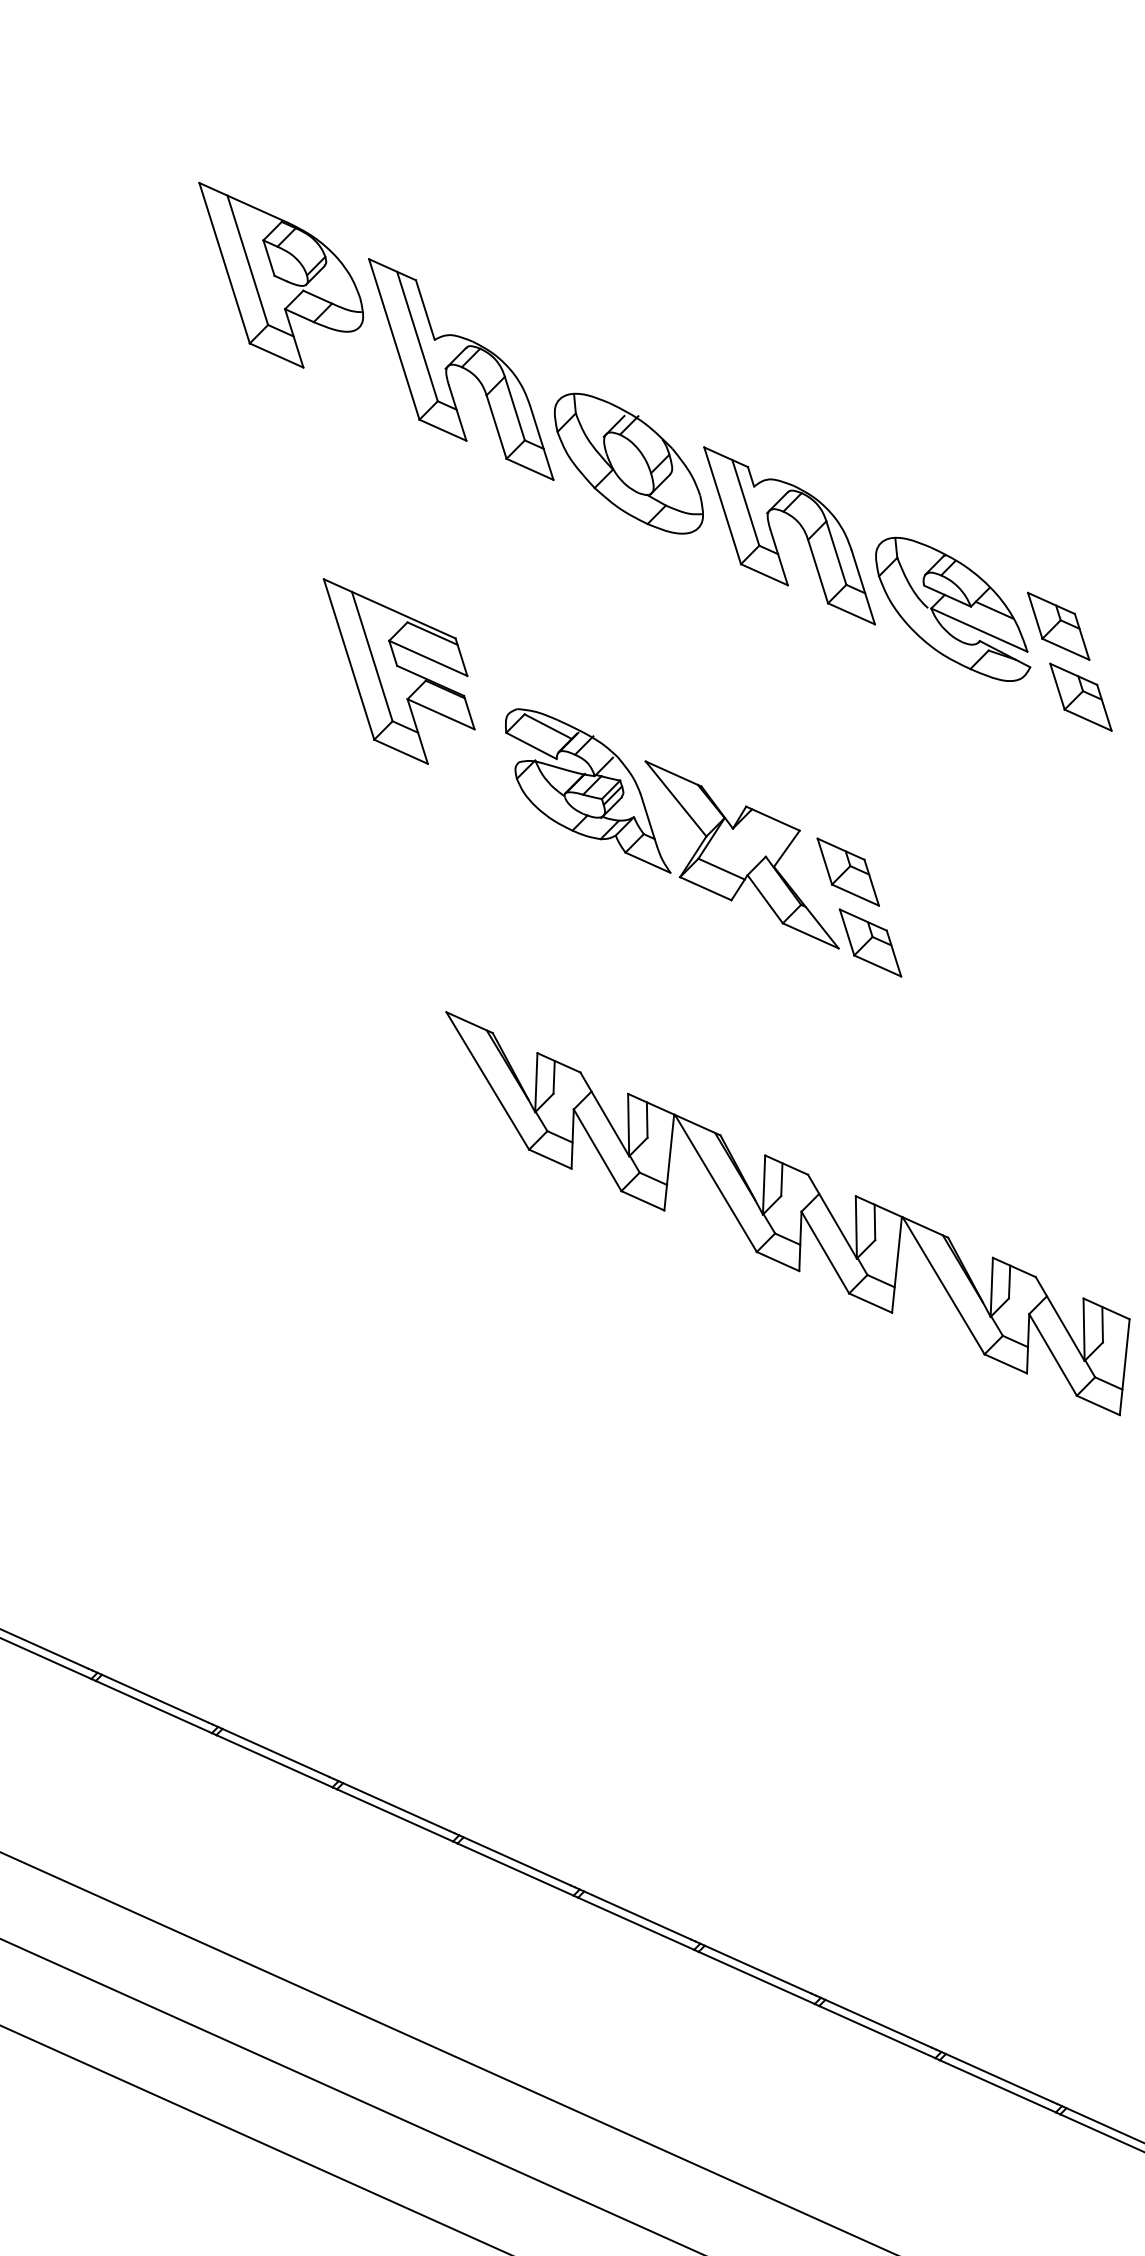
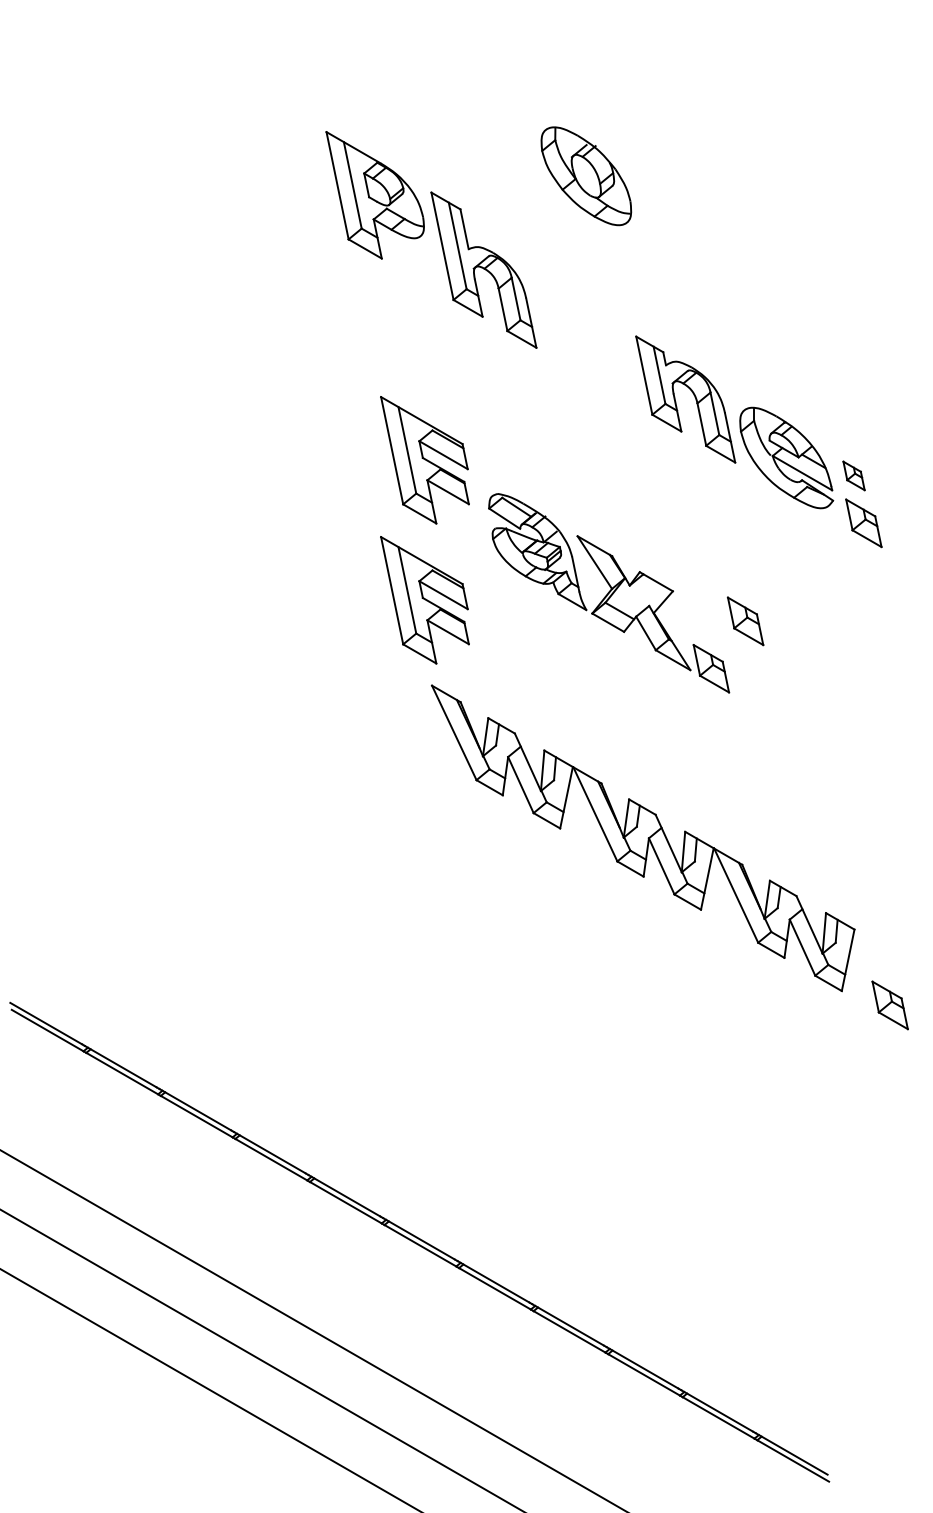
part: (629, 464) -> (586, 176), moved
part: (1057, 625) -> (853, 475), size x0.6
part: (848, 872) -> (745, 621), moved
part: (421, 883) -> (424, 600), added

